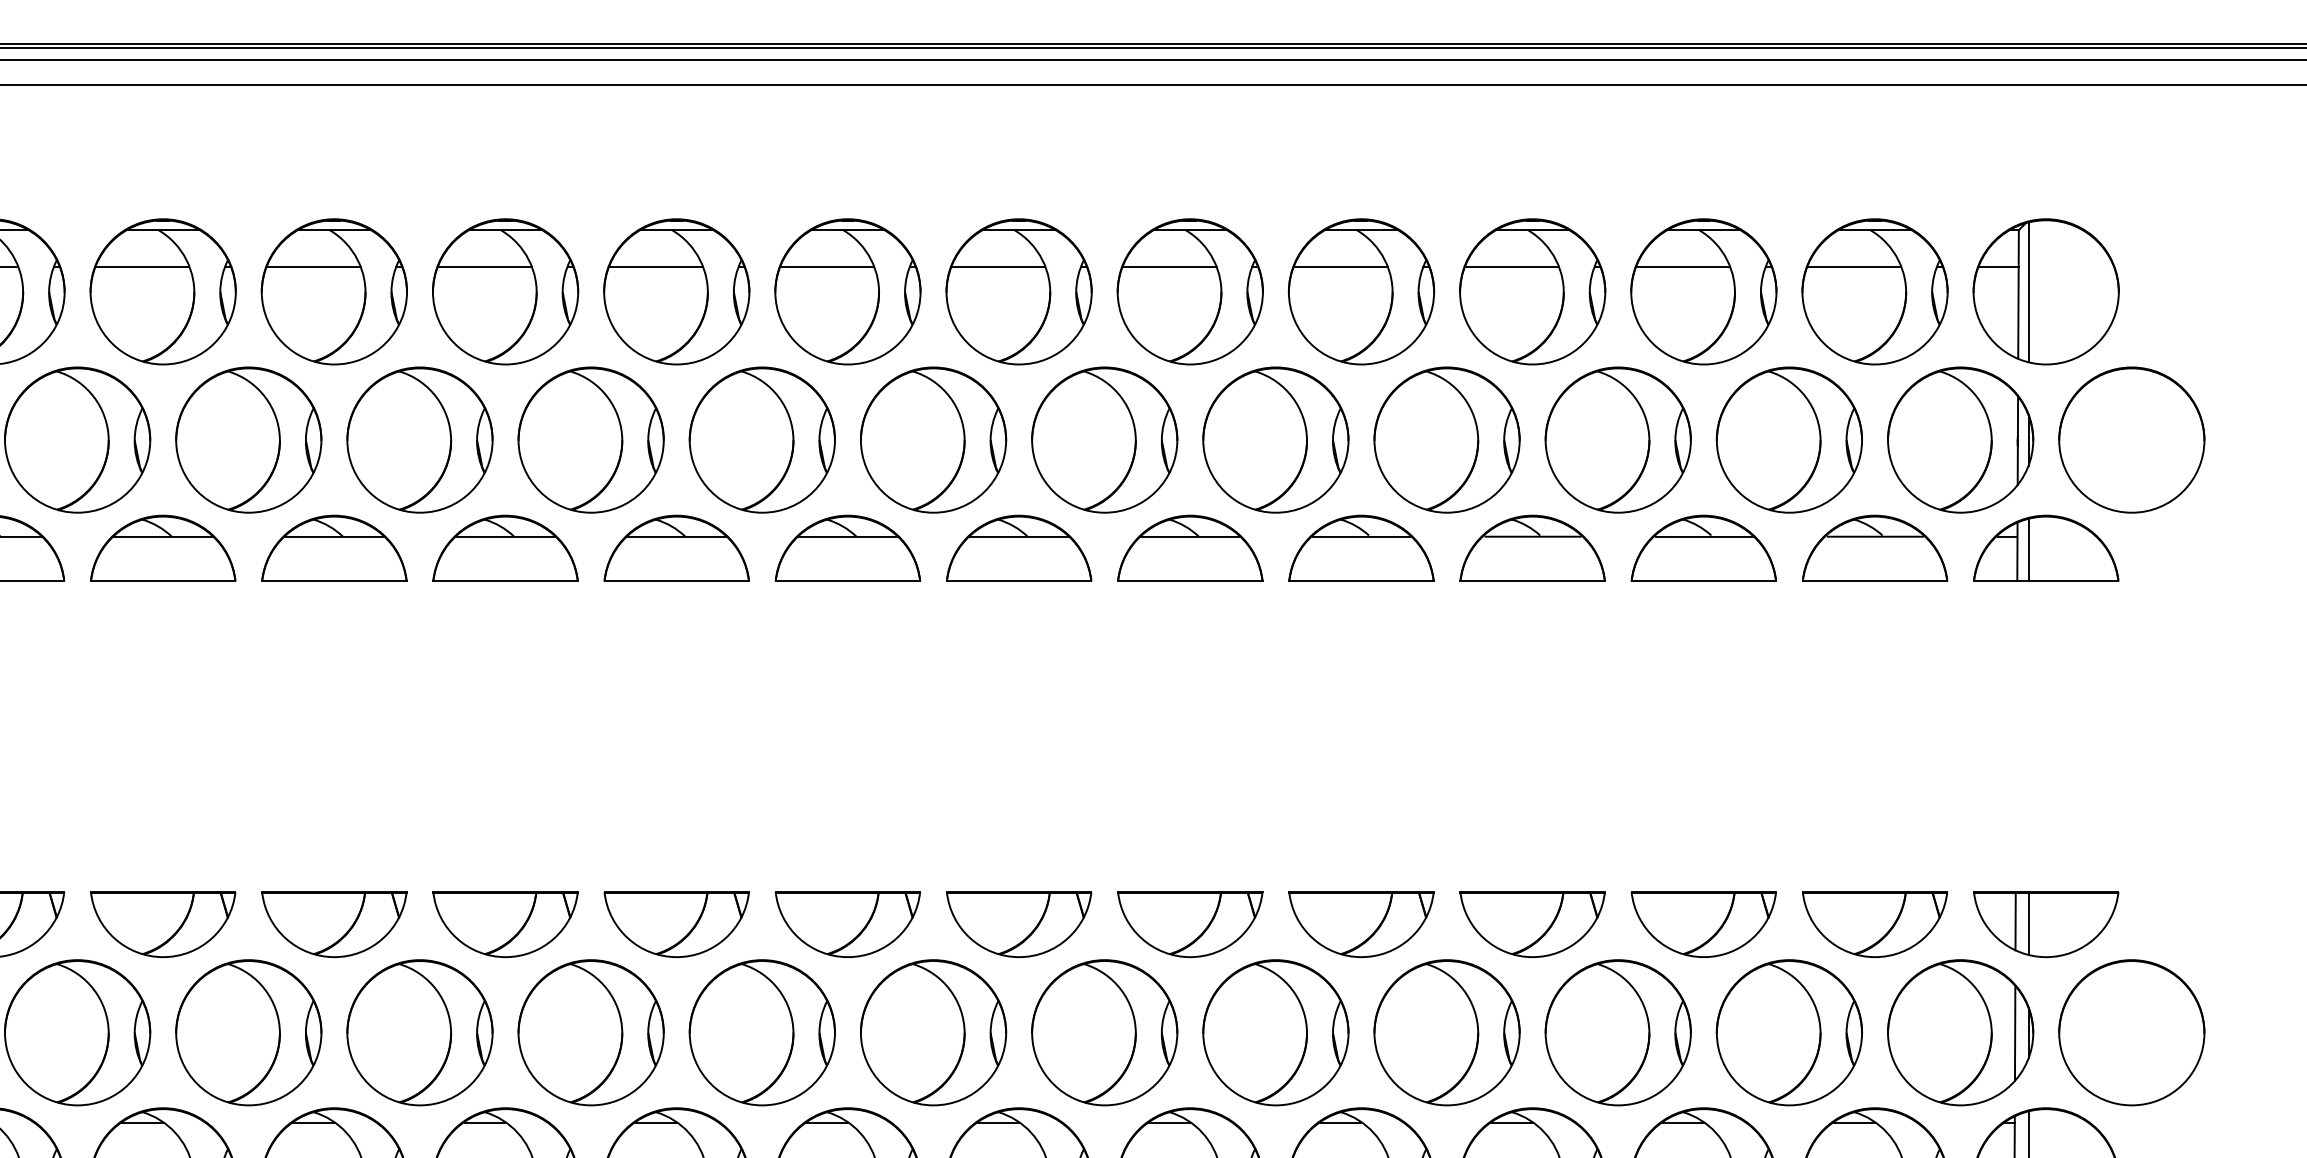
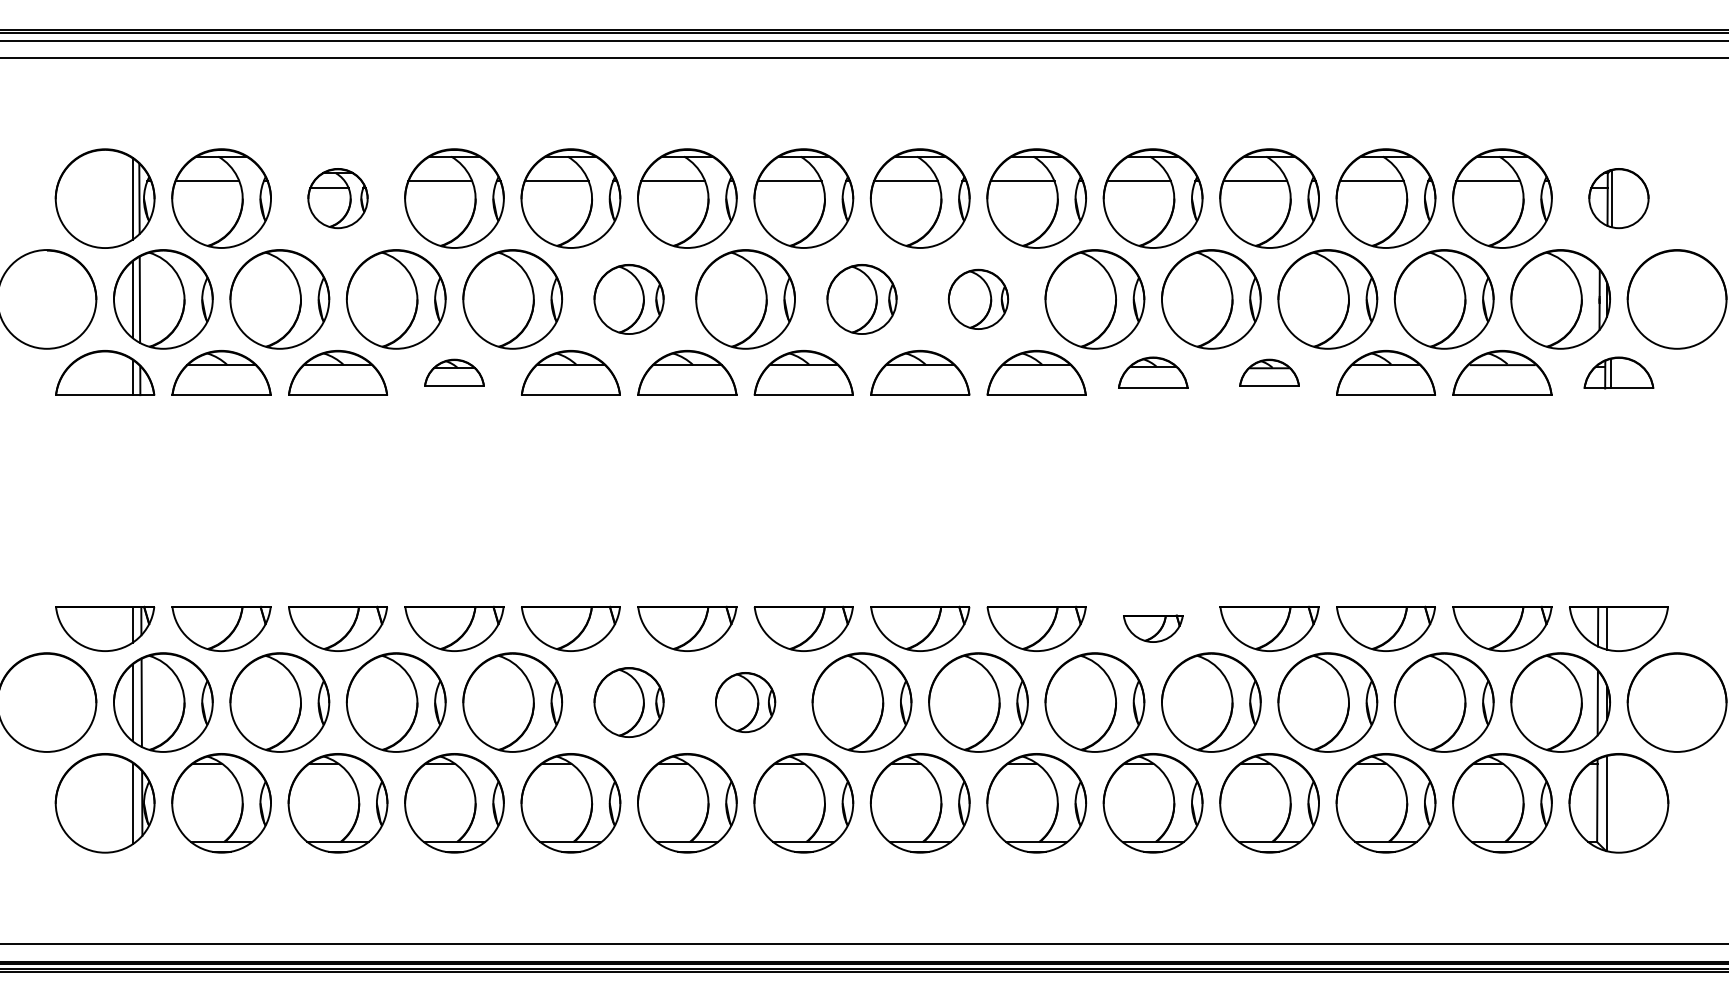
part: (162, 291) -> (337, 198), size x0.6
part: (2045, 291) -> (1618, 198), size x0.6
part: (590, 440) -> (628, 299), size x0.7
part: (932, 440) -> (861, 299), size x0.7
part: (1104, 440) -> (978, 299), size x0.6
part: (334, 547) -> (454, 372), size x0.6
part: (1362, 547) -> (1153, 372), size x0.7
part: (1532, 547) -> (1269, 372), size x0.6
part: (2045, 547) -> (1618, 372), size x0.7
part: (1362, 923) -> (1153, 628), size x0.6
part: (590, 1032) -> (628, 702), size x0.7
part: (762, 1032) -> (745, 702), size x0.6

